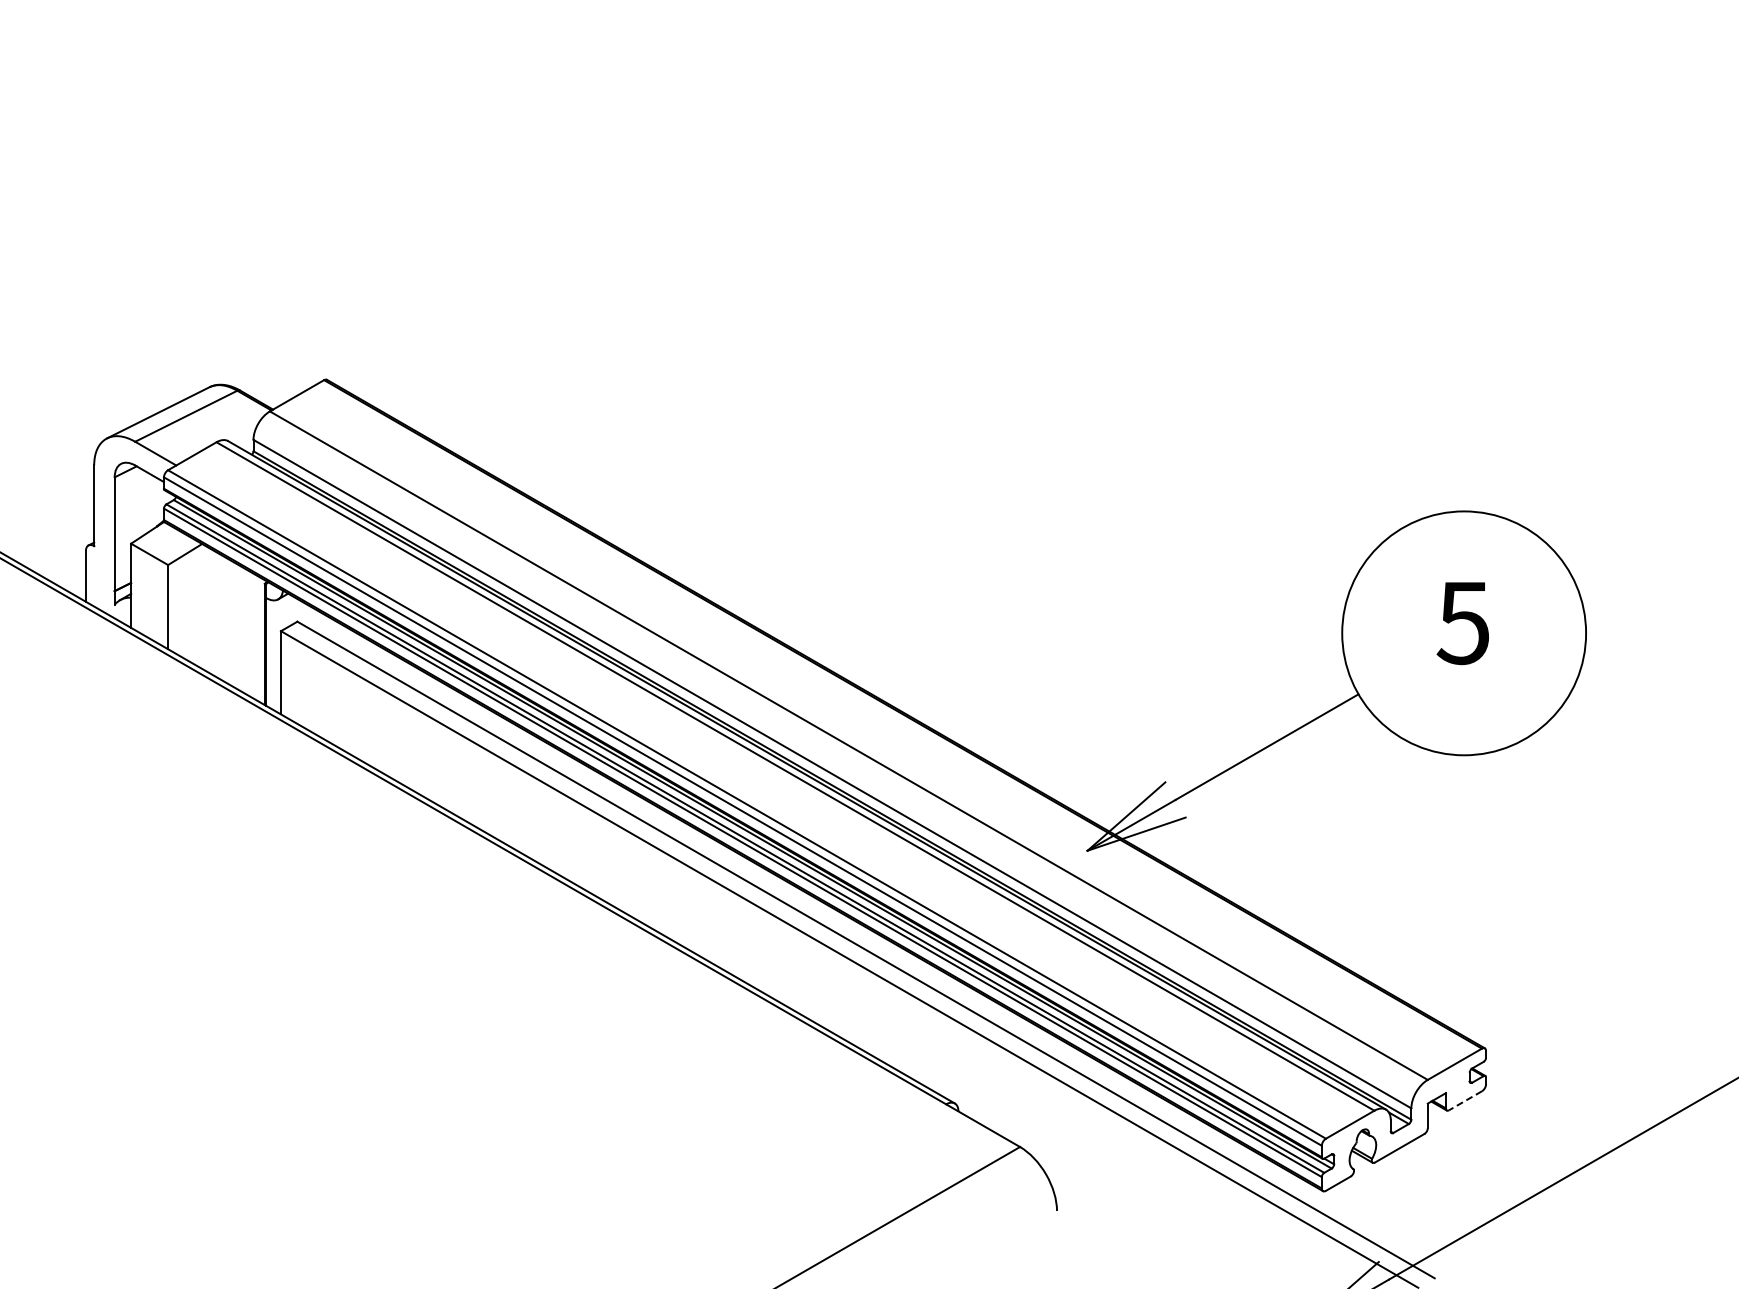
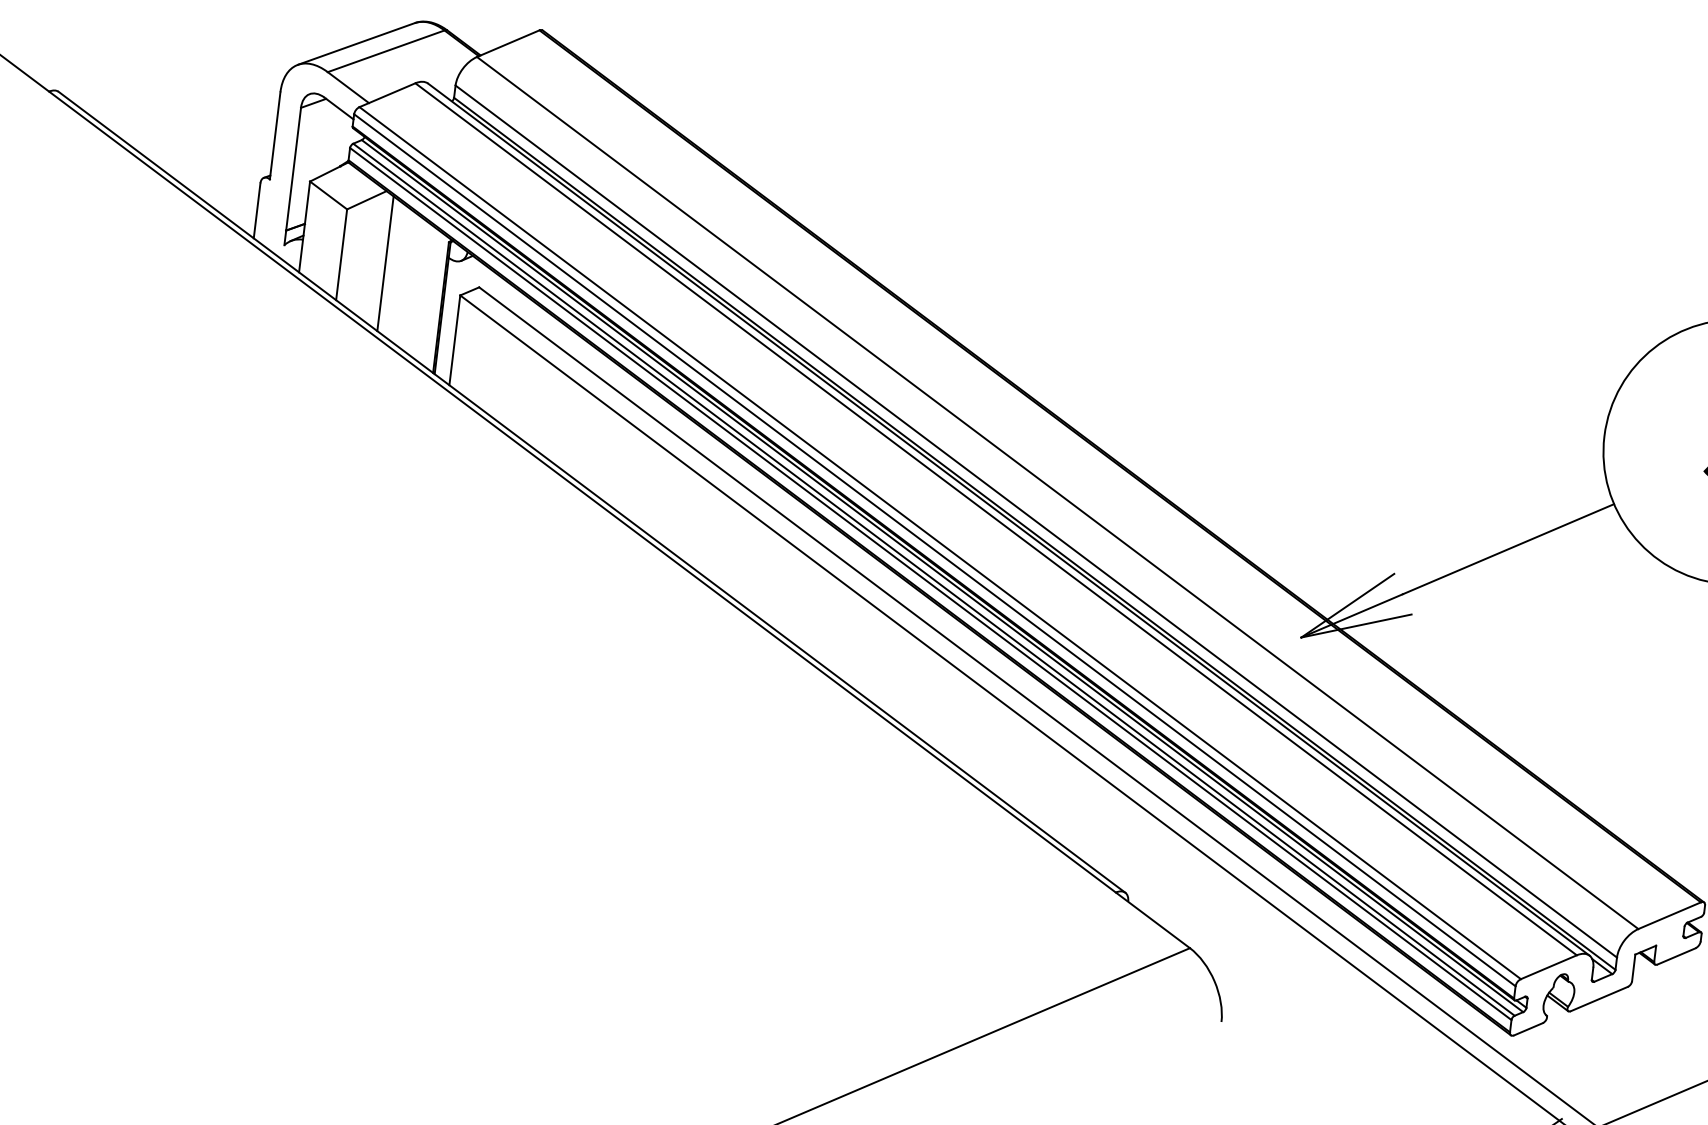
line: (209, 610) -> (385, 263), added
line: (1465, 1100) -> (1676, 956), dashed -> solid

